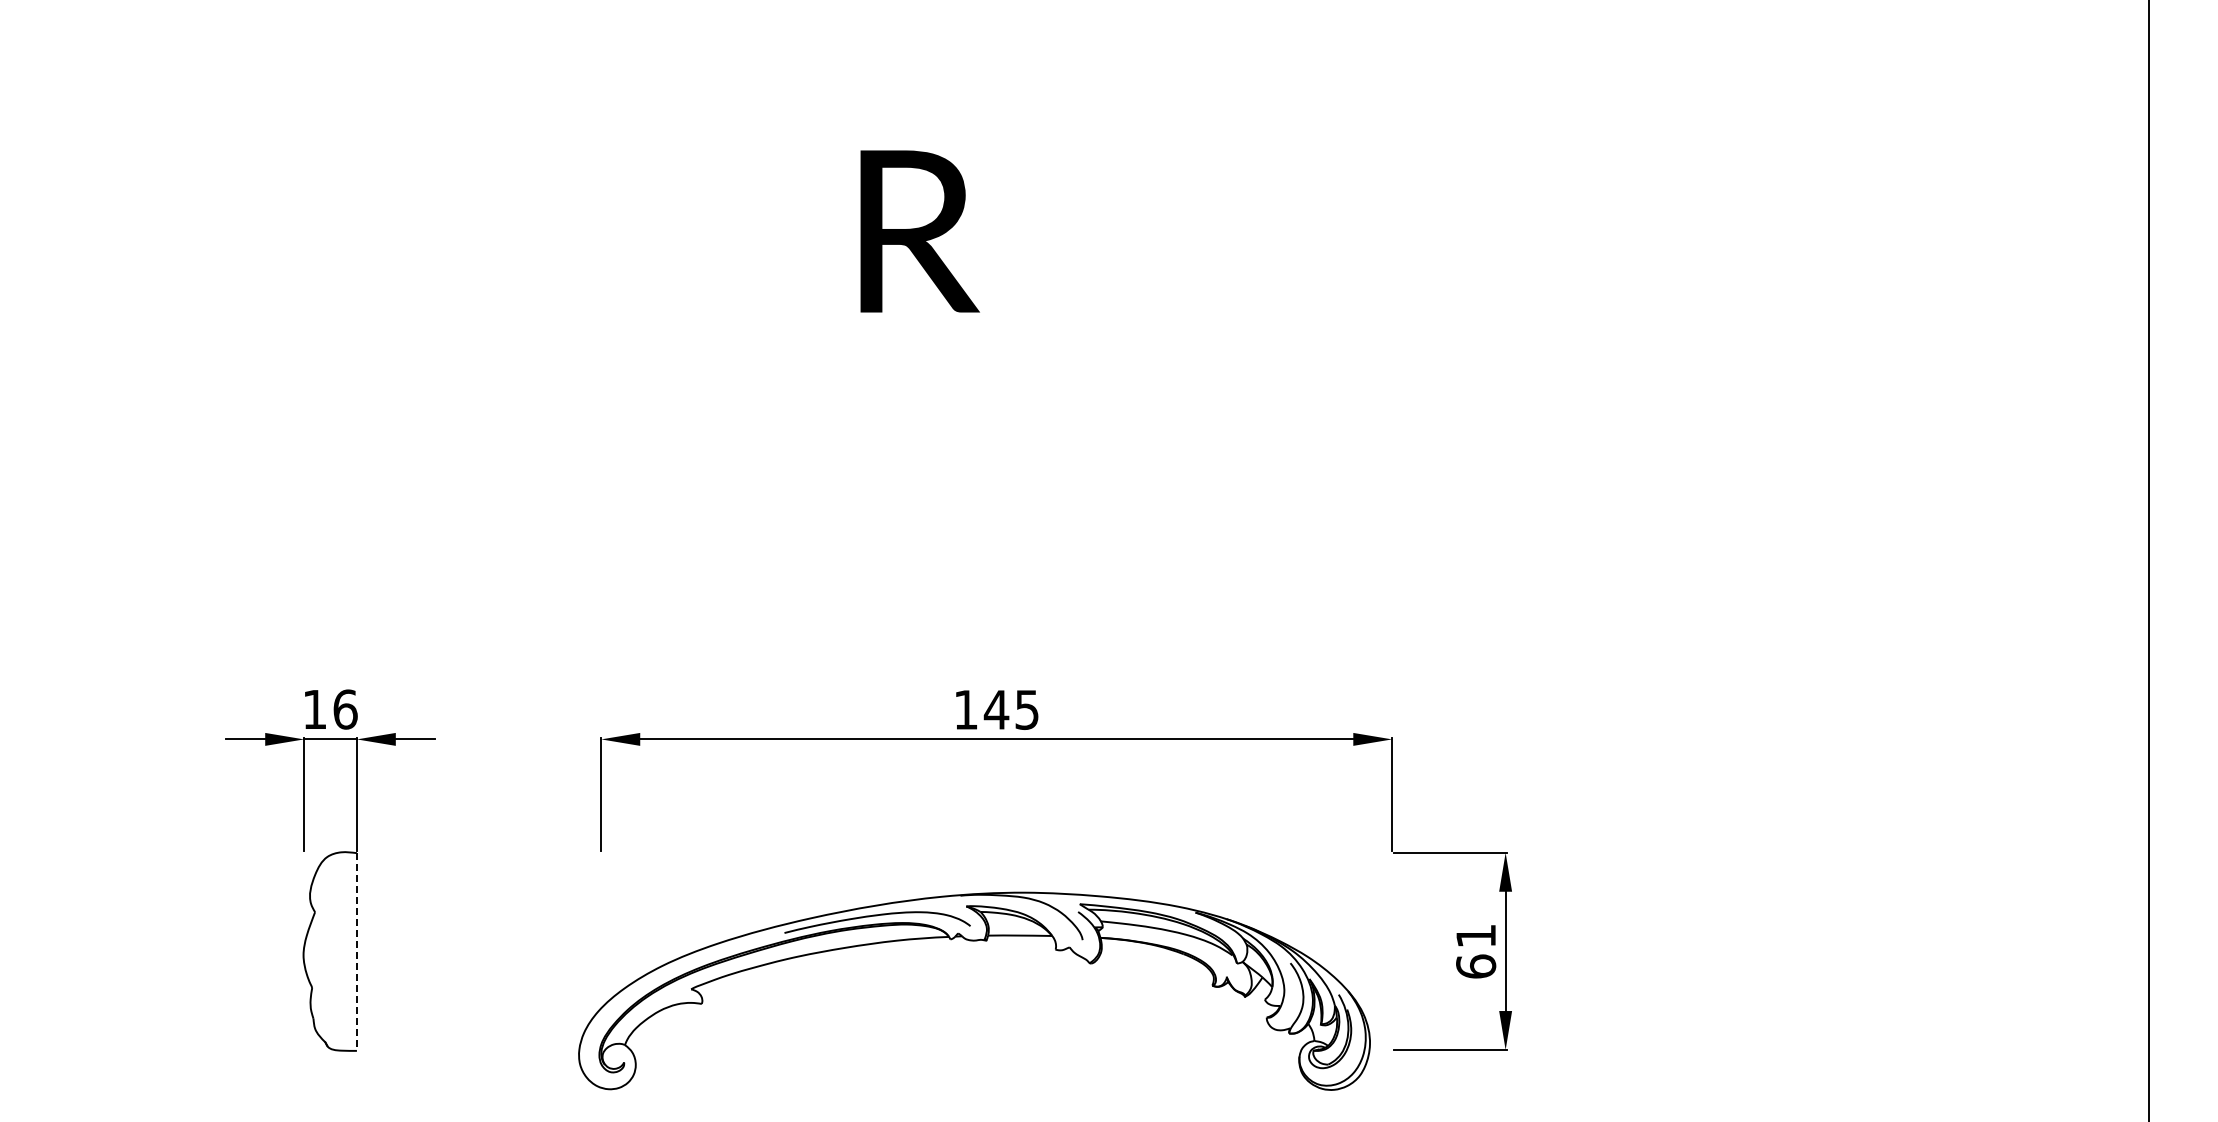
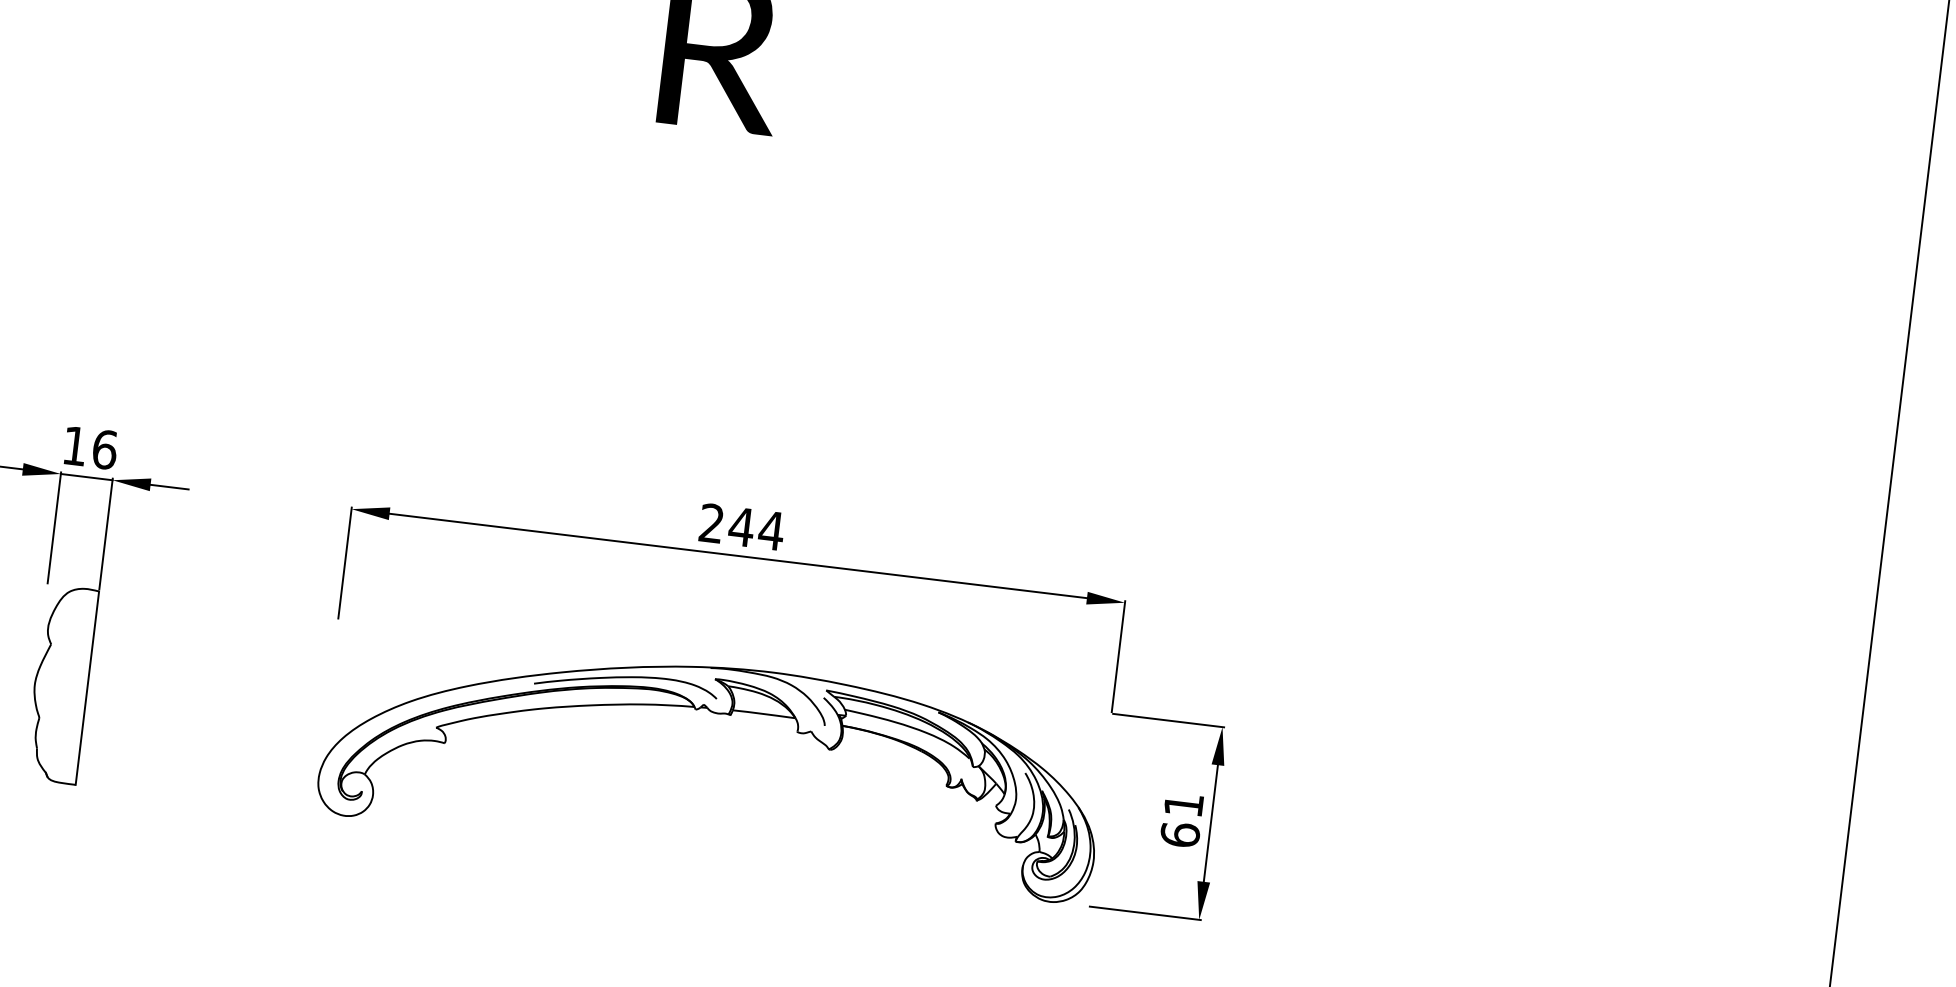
text: (996, 709) -> (741, 526), 145 -> 244
part: (974, 941) -> (718, 714), moved
line: (356, 952) -> (86, 688), dashed -> solid

